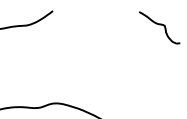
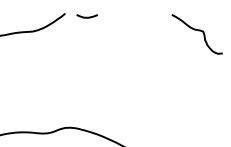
curve: (70, 13) -> (87, 16), added

